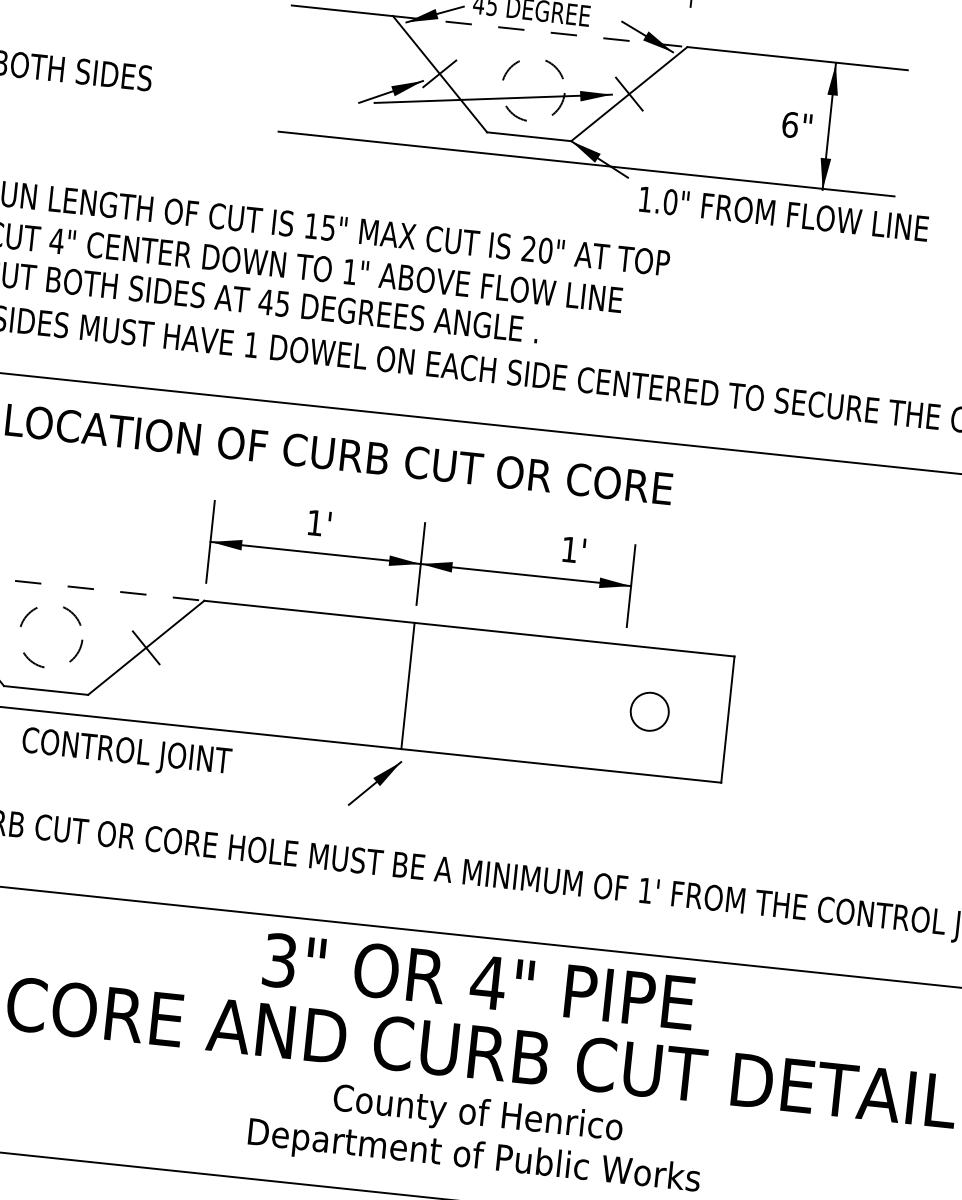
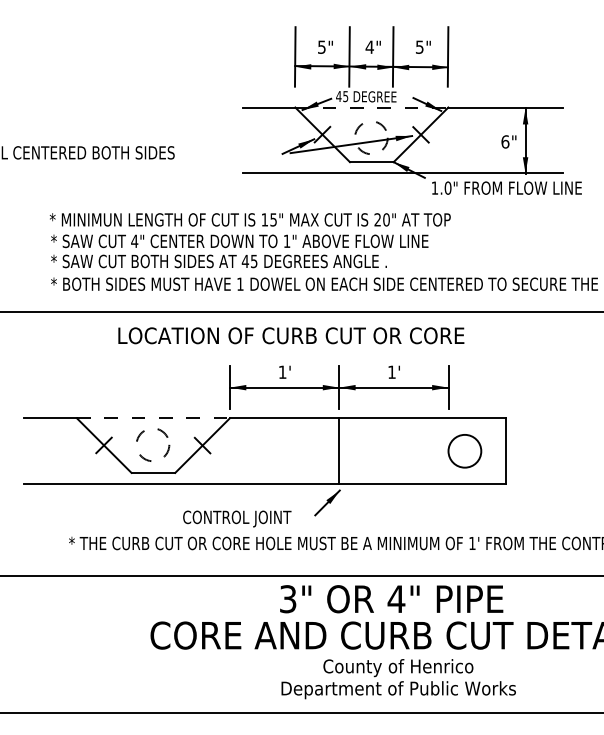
text: (572, 548) -> (393, 371), moved
circle: (649, 710) -> (464, 450), size x1.67
text: (127, 752) -> (237, 518), moved

